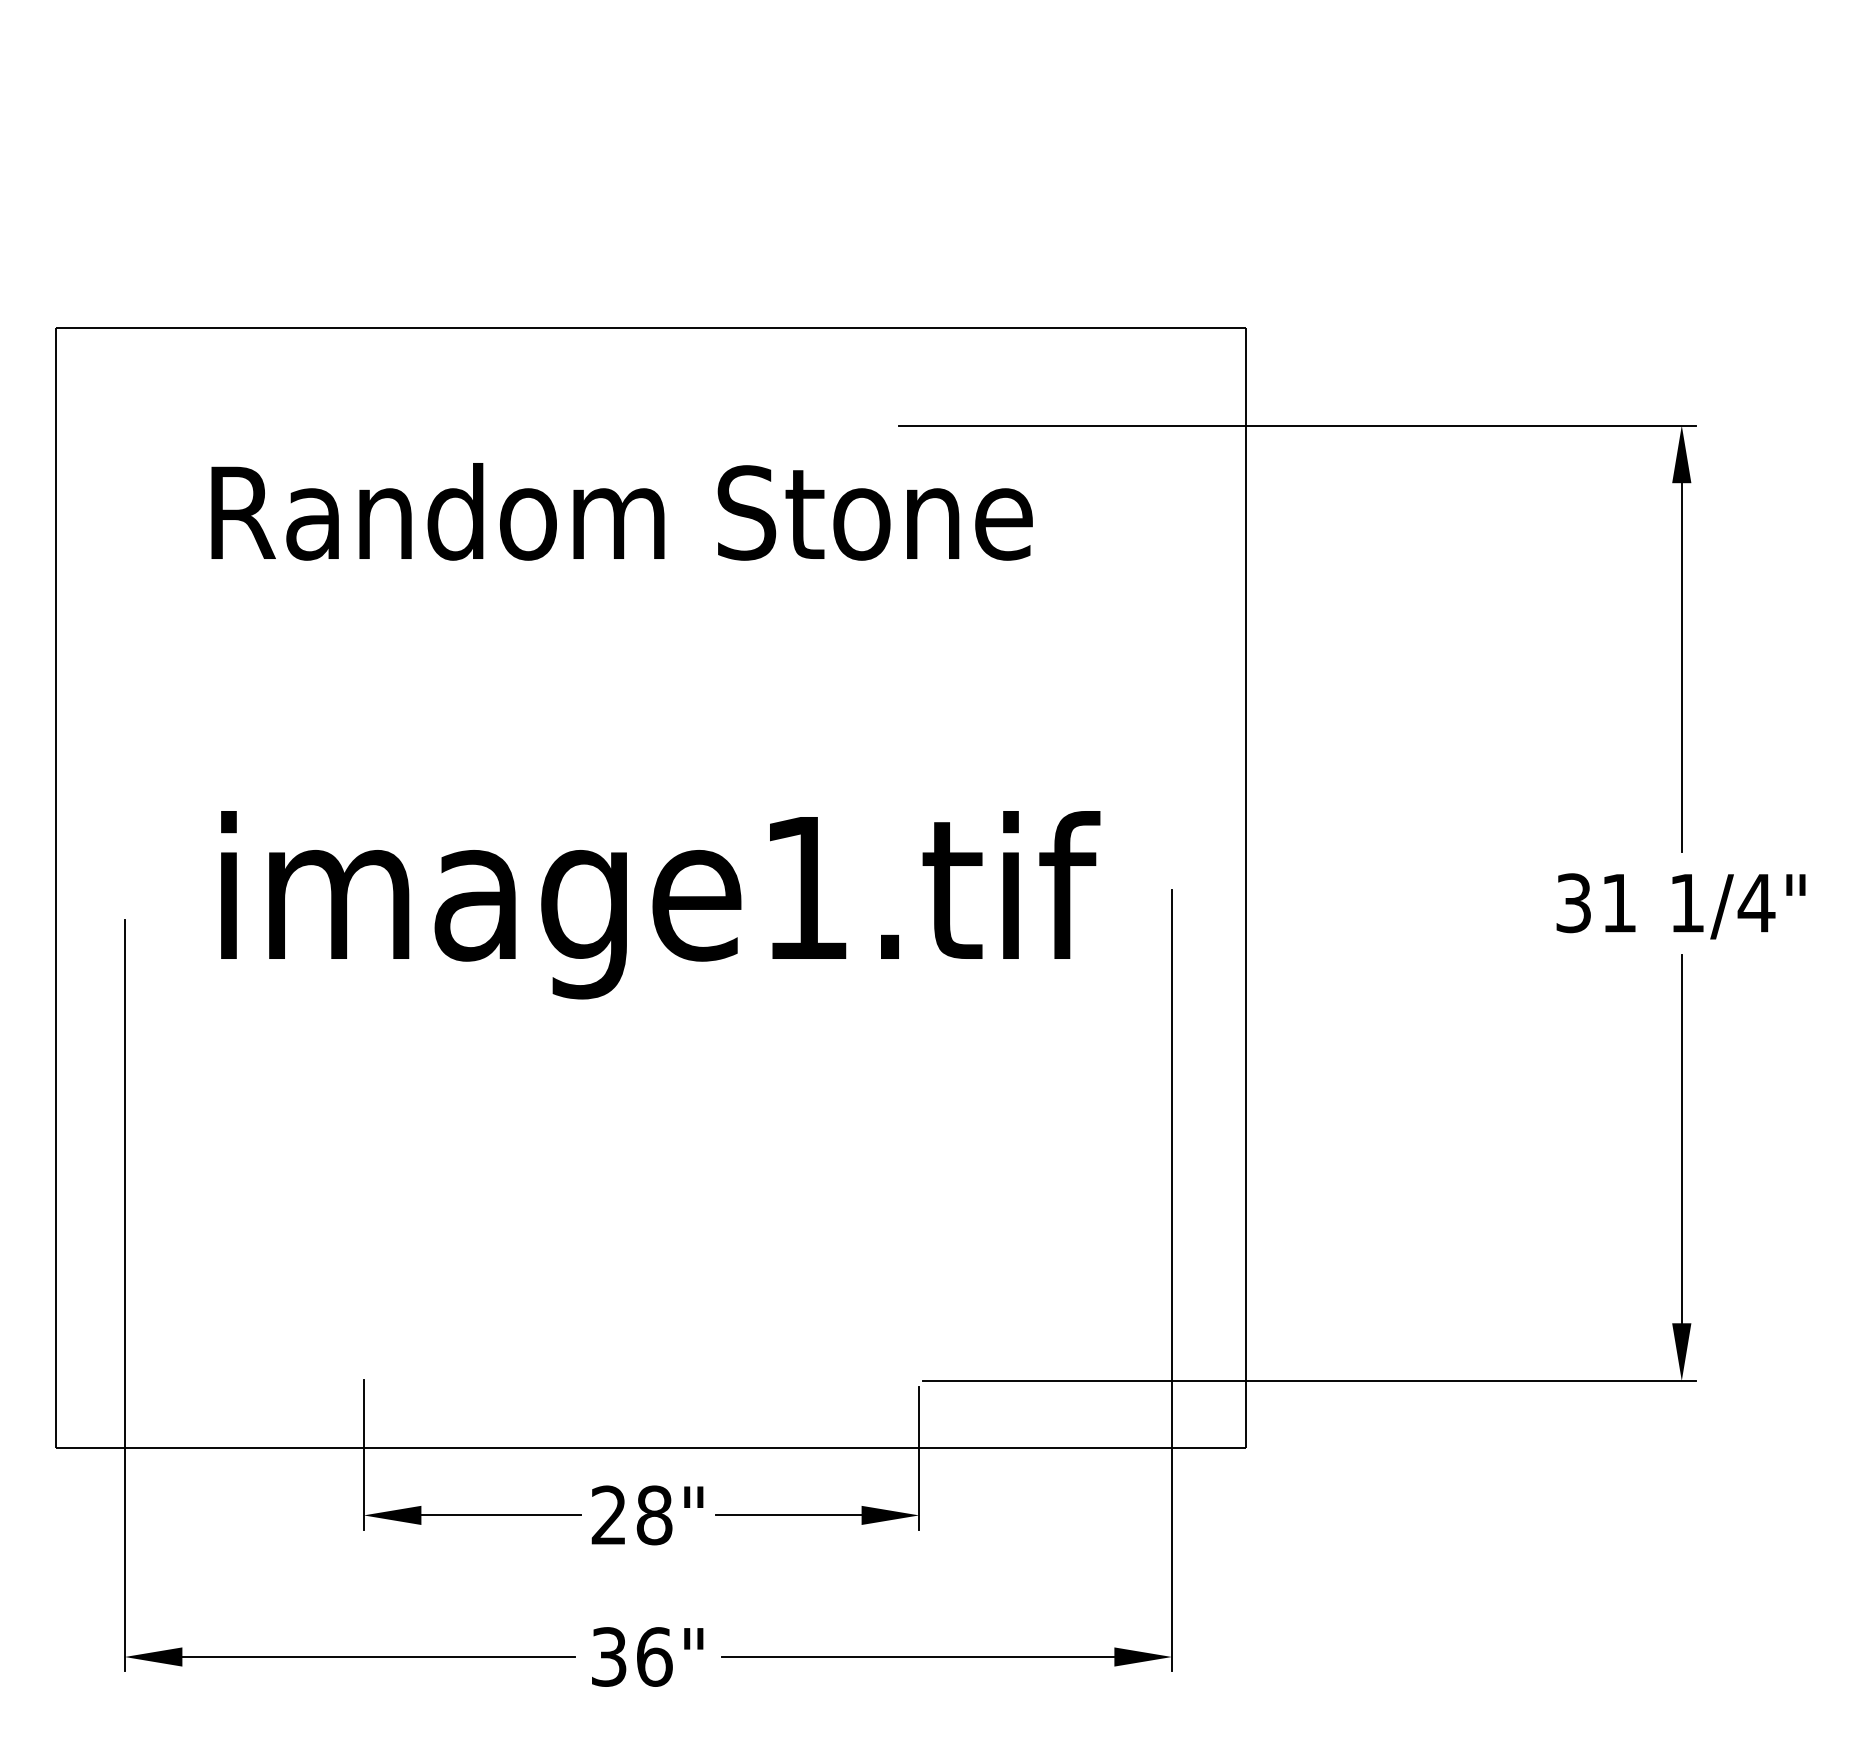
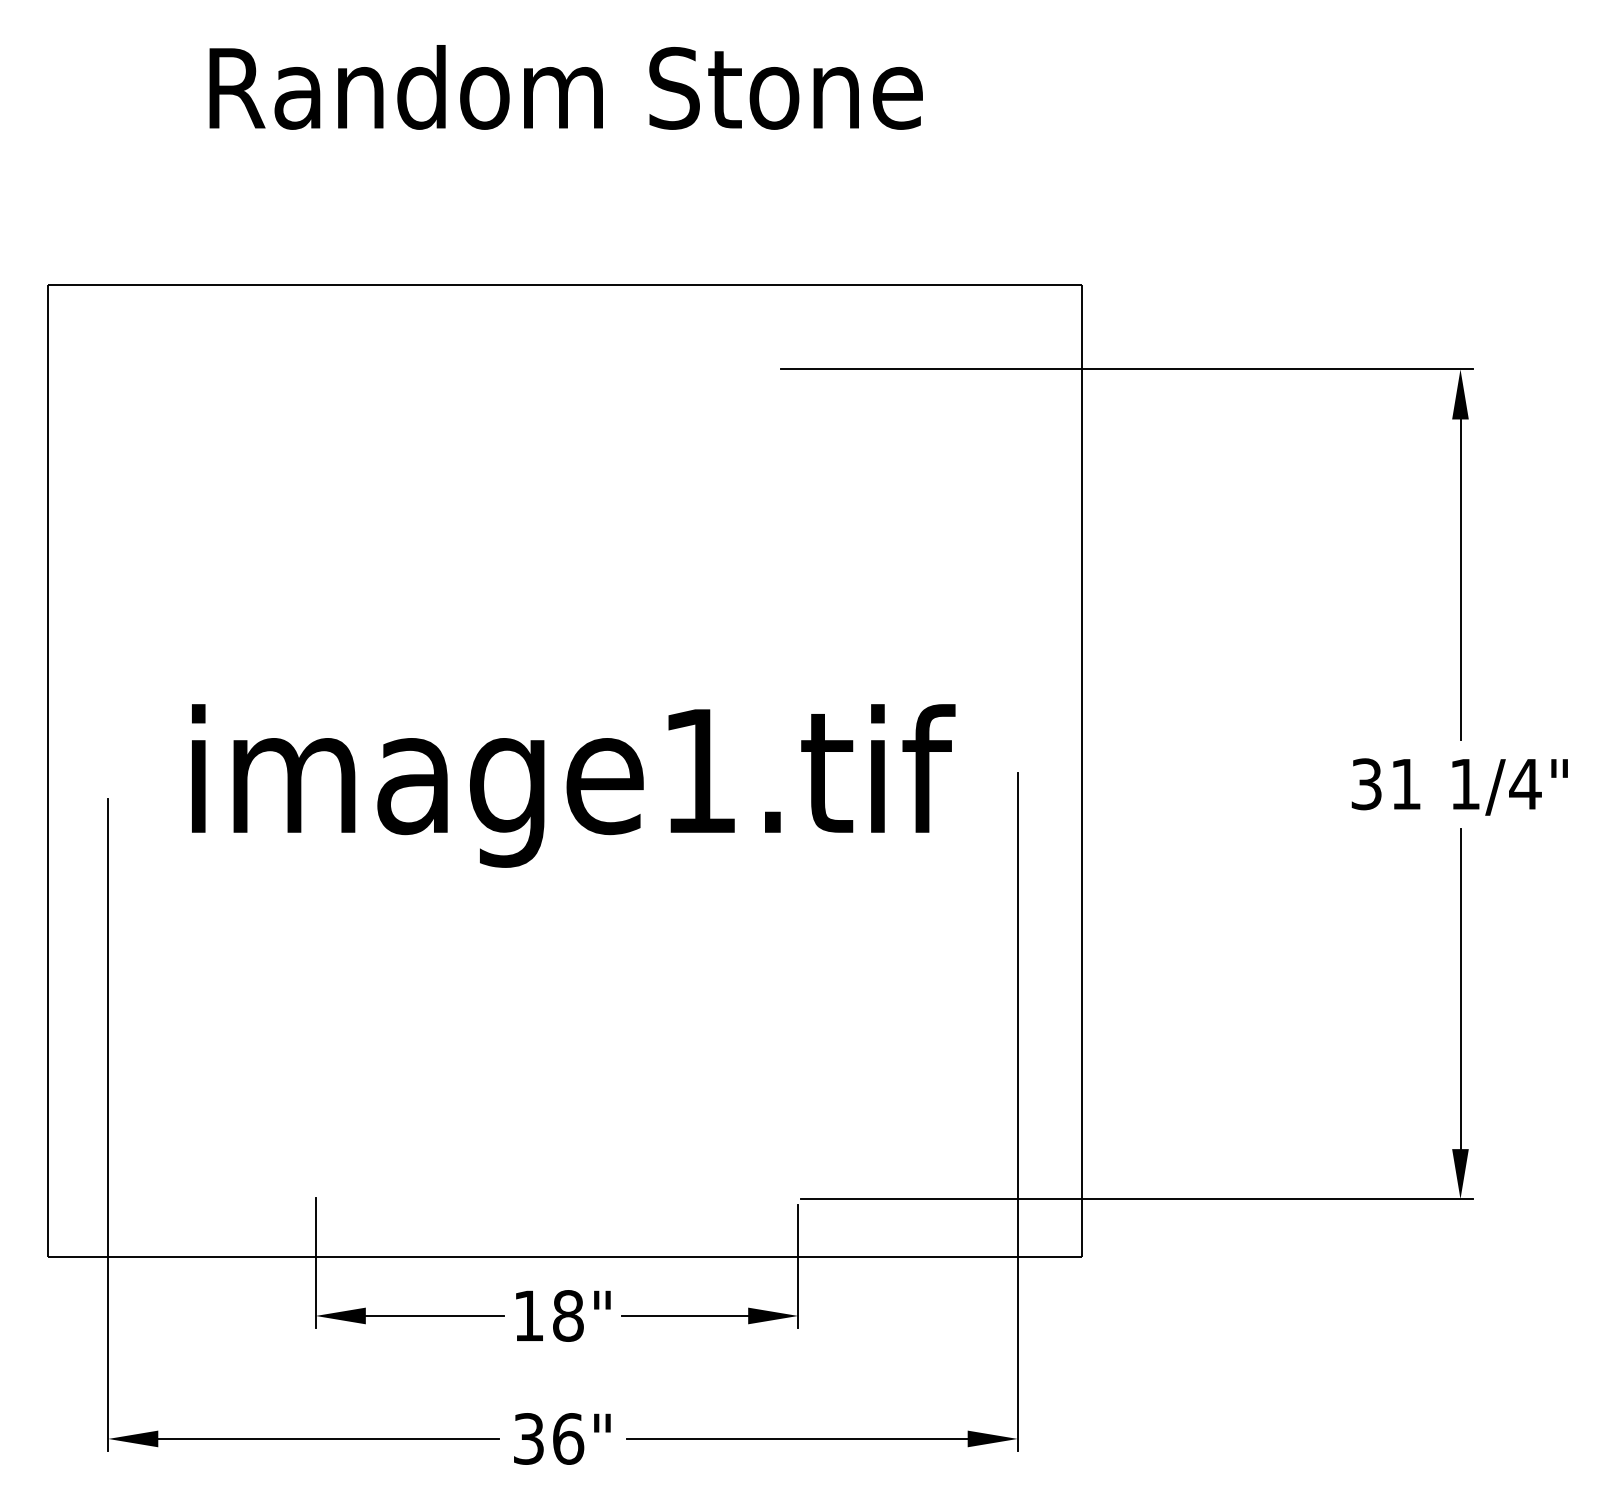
text: (621, 511) -> (565, 87), moved
text: (608, 1514) -> (528, 1315), 28" -> 18"

